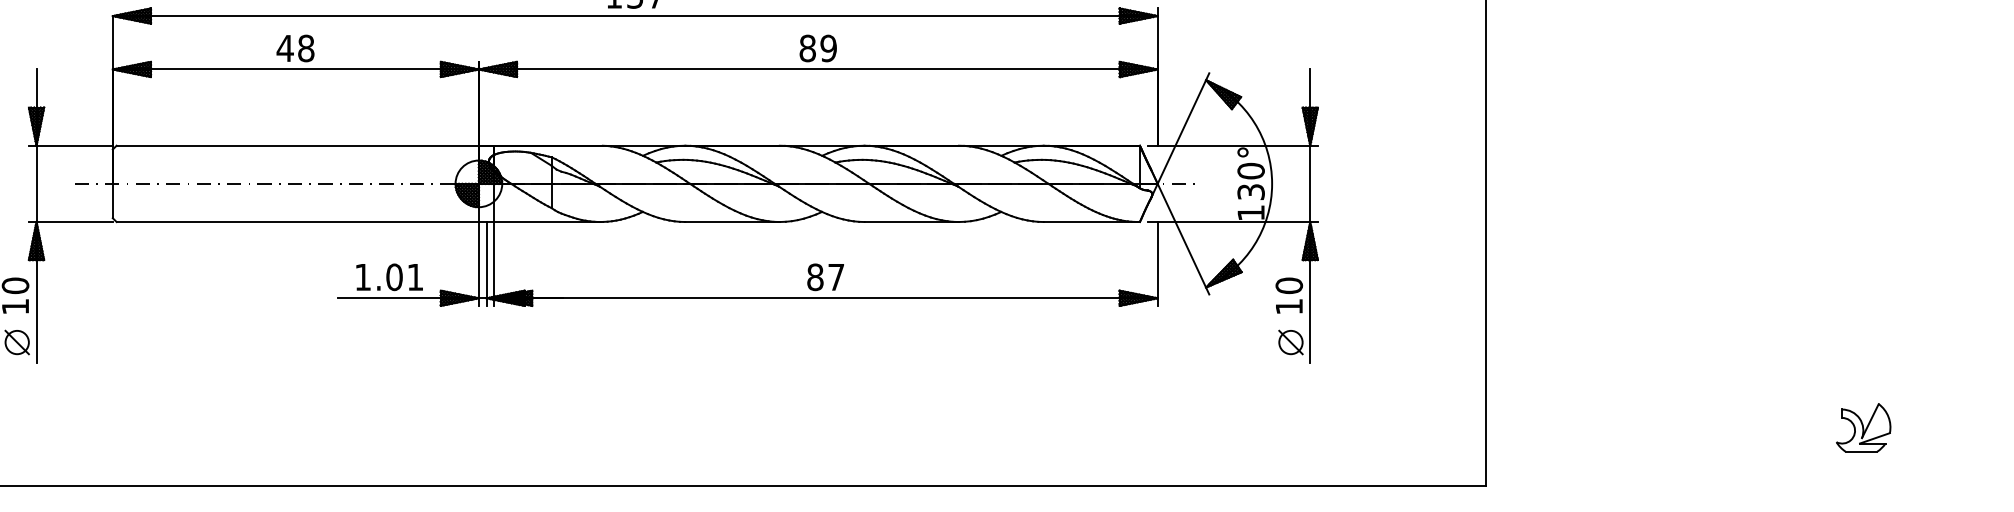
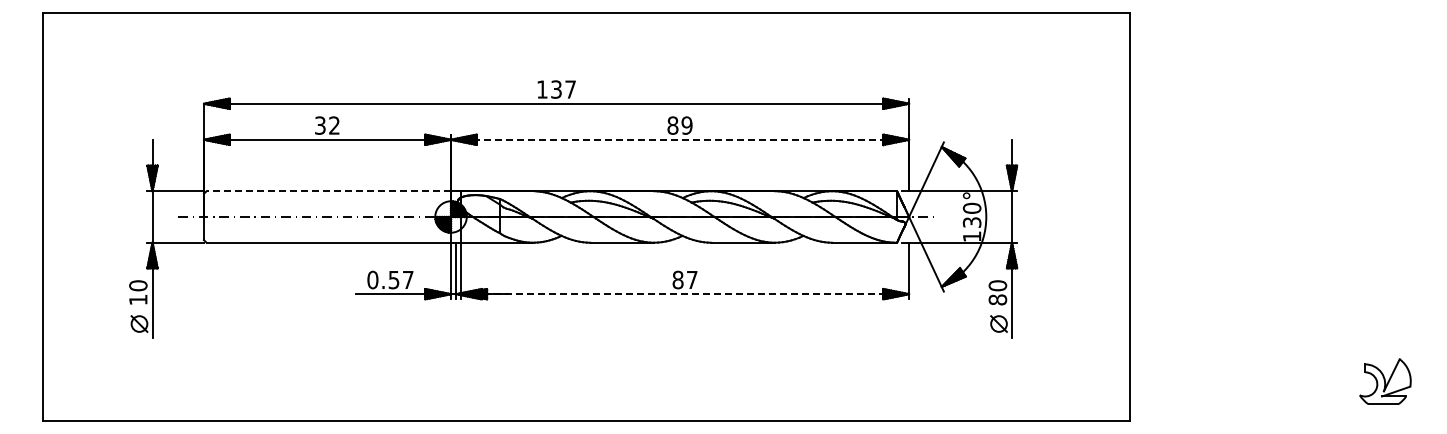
text: (295, 48) -> (327, 125), 48 -> 32
line: (818, 69) -> (680, 139), solid -> dashed
line: (297, 146) -> (328, 191), solid -> dashed
text: (389, 276) -> (390, 279), 1.01 -> 0.57
line: (826, 298) -> (685, 294), solid -> dashed
text: (1288, 306) -> (997, 299), 10 -> 80
part: (1863, 427) -> (1385, 381), size x1.4

